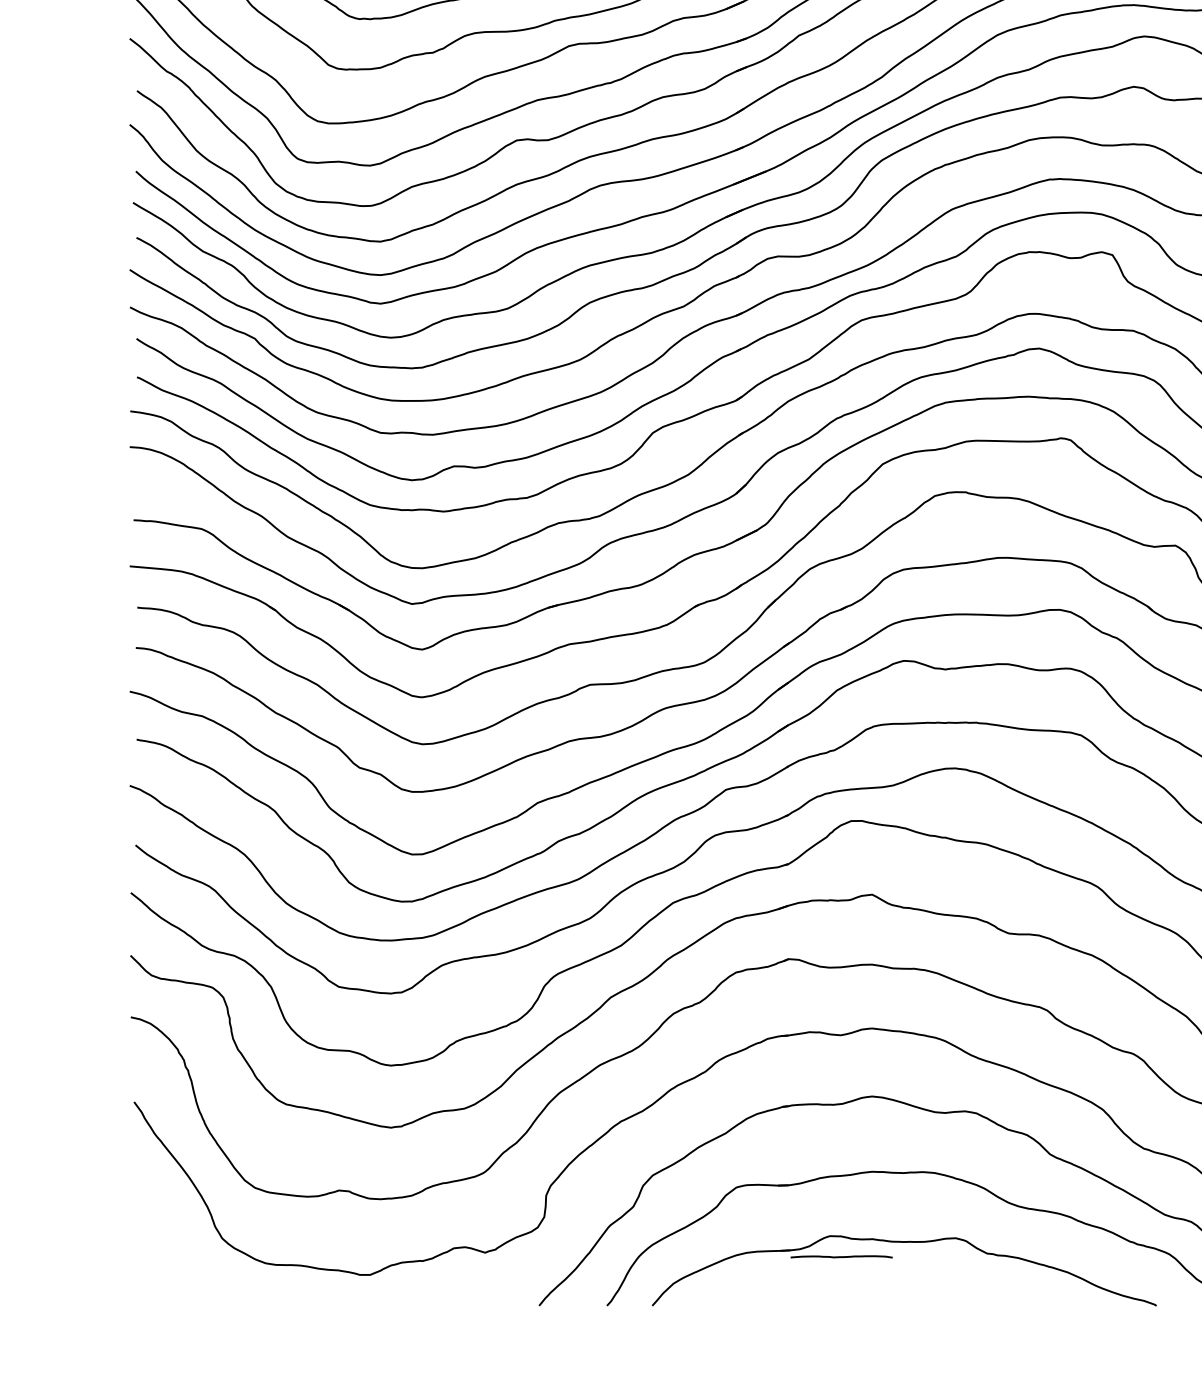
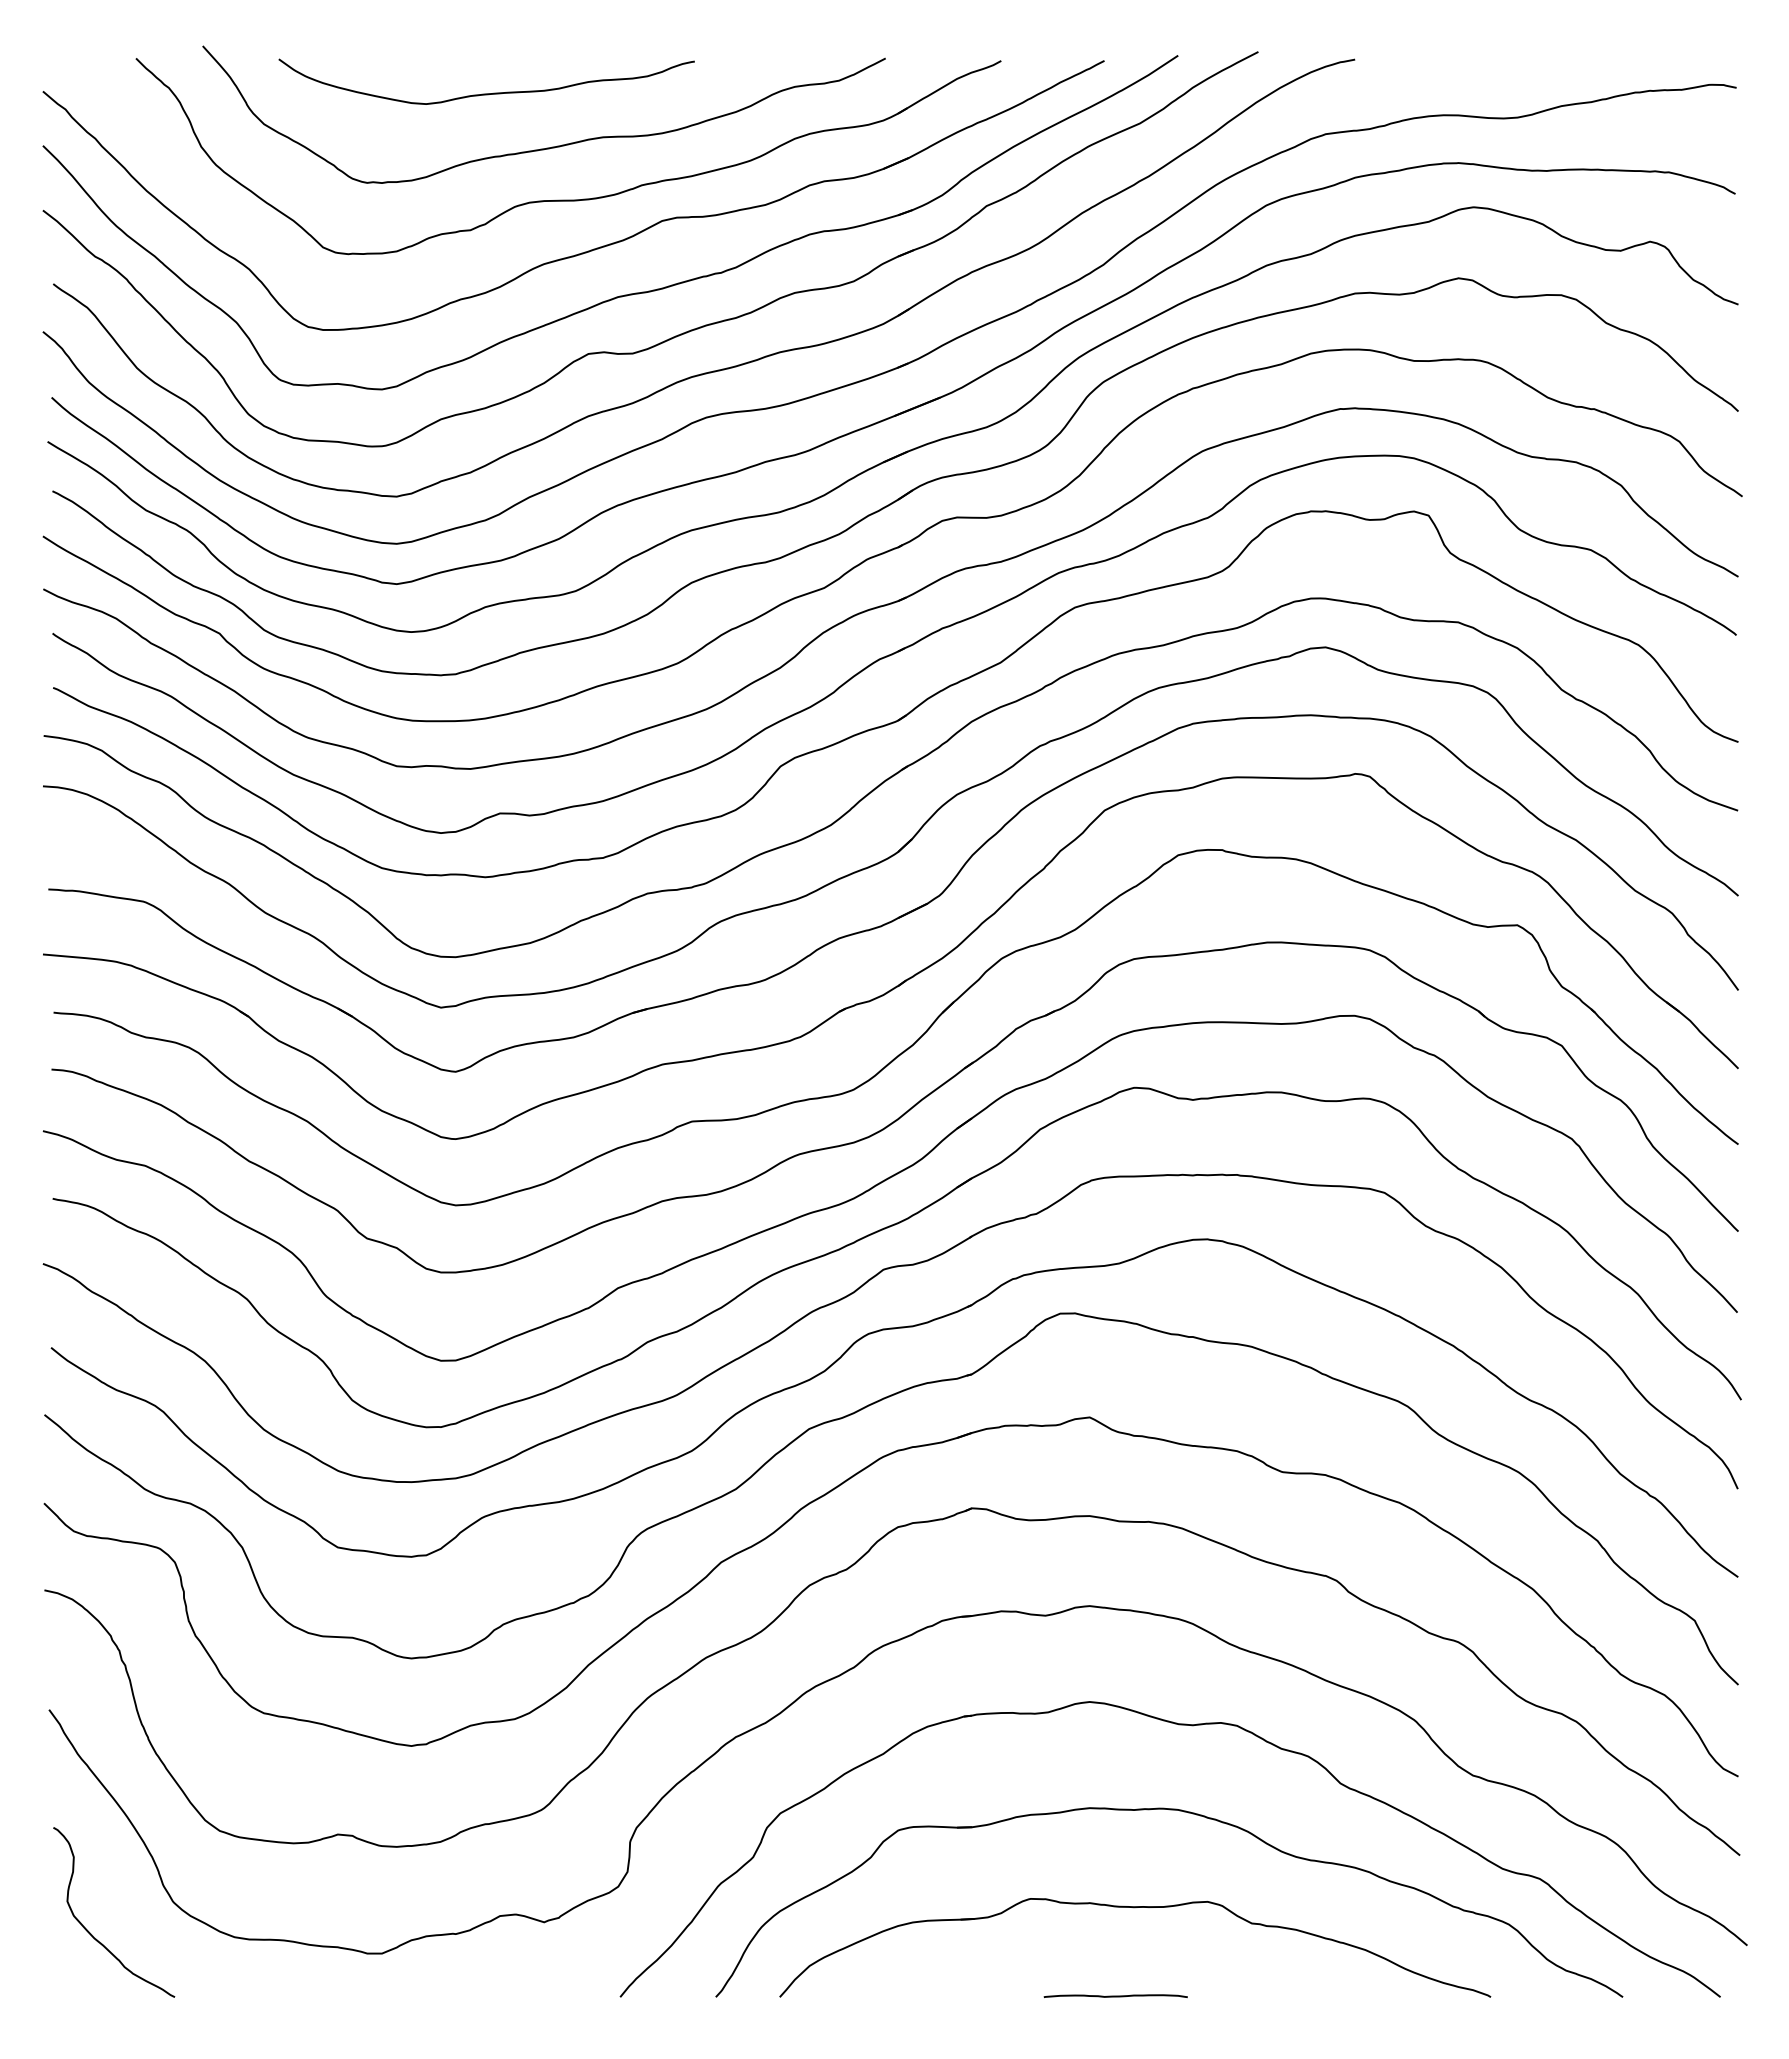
line: (841, 1256) -> (1115, 1995), moved
curve: (164, 1261) -> (92, 1934), added

